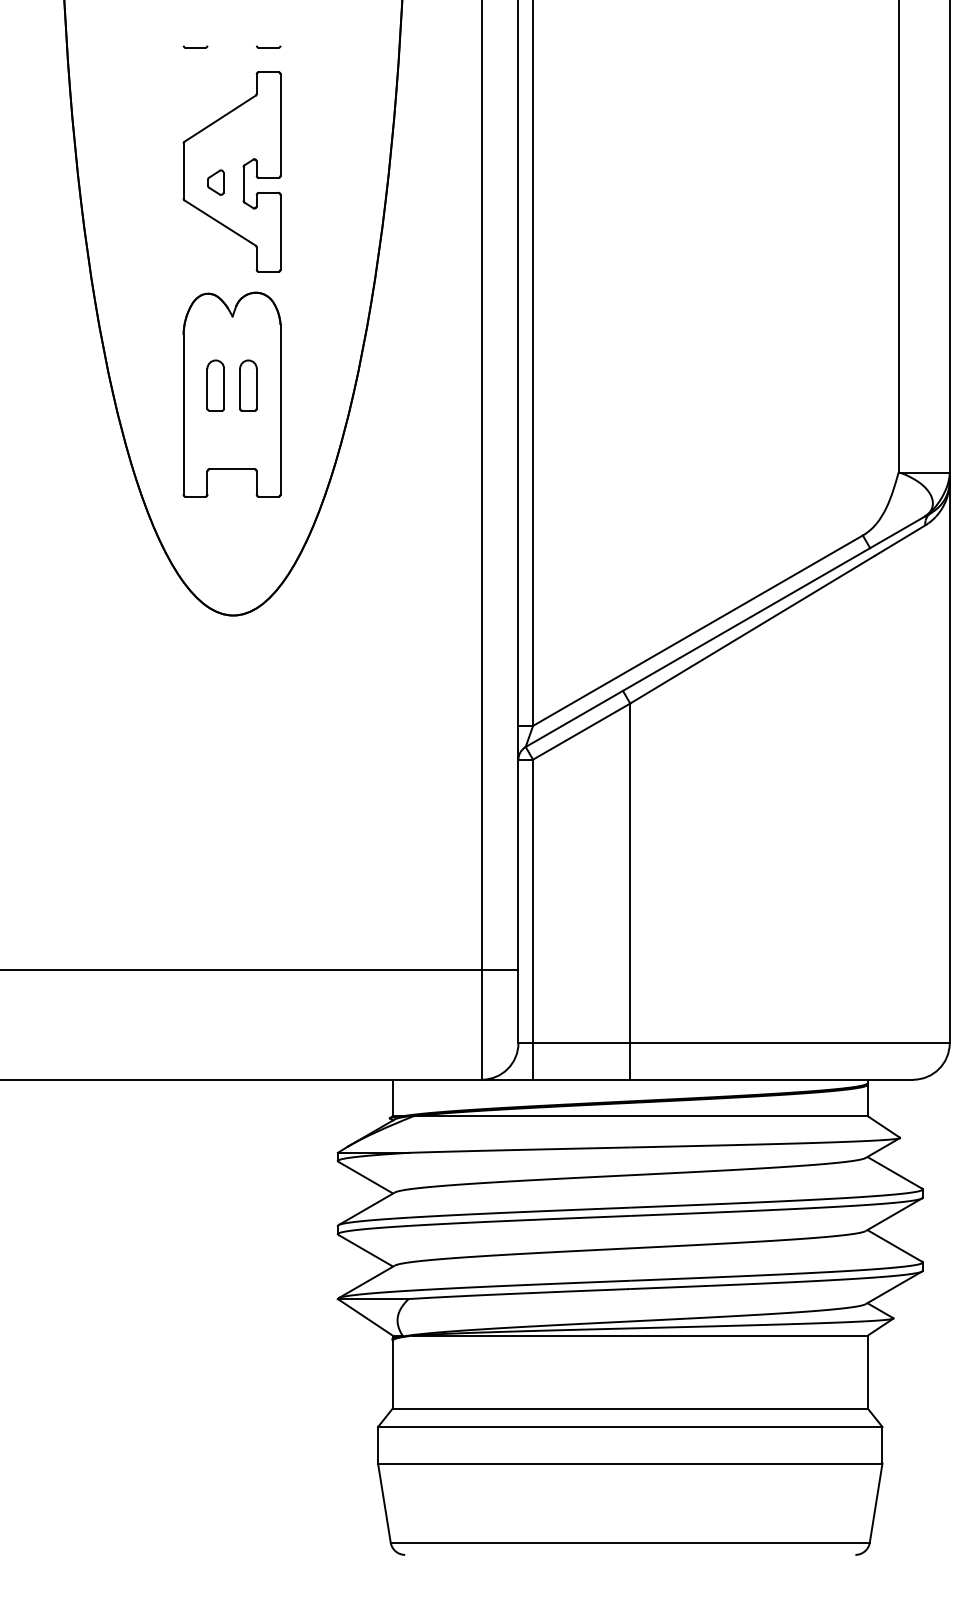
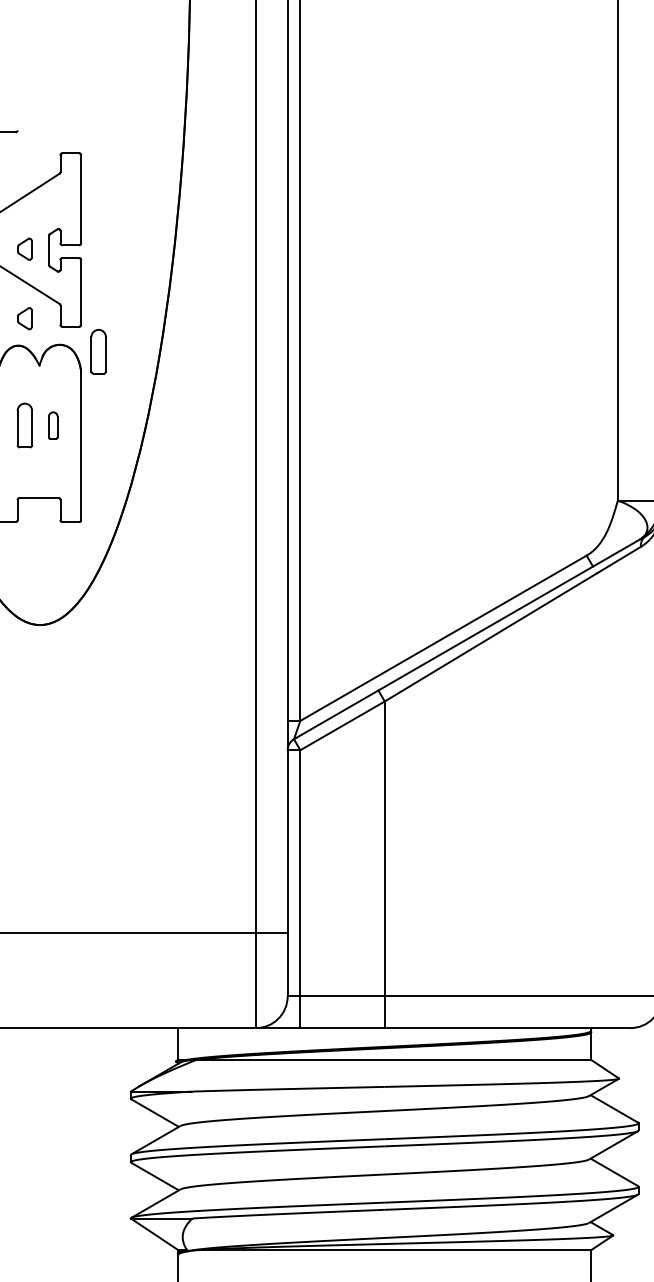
part: (268, 46) -> (70, 131), removed
part: (215, 262) -> (24, 318), added
part: (300, 300) -> (98, 351), added
part: (248, 385) -> (53, 425), size x0.6

